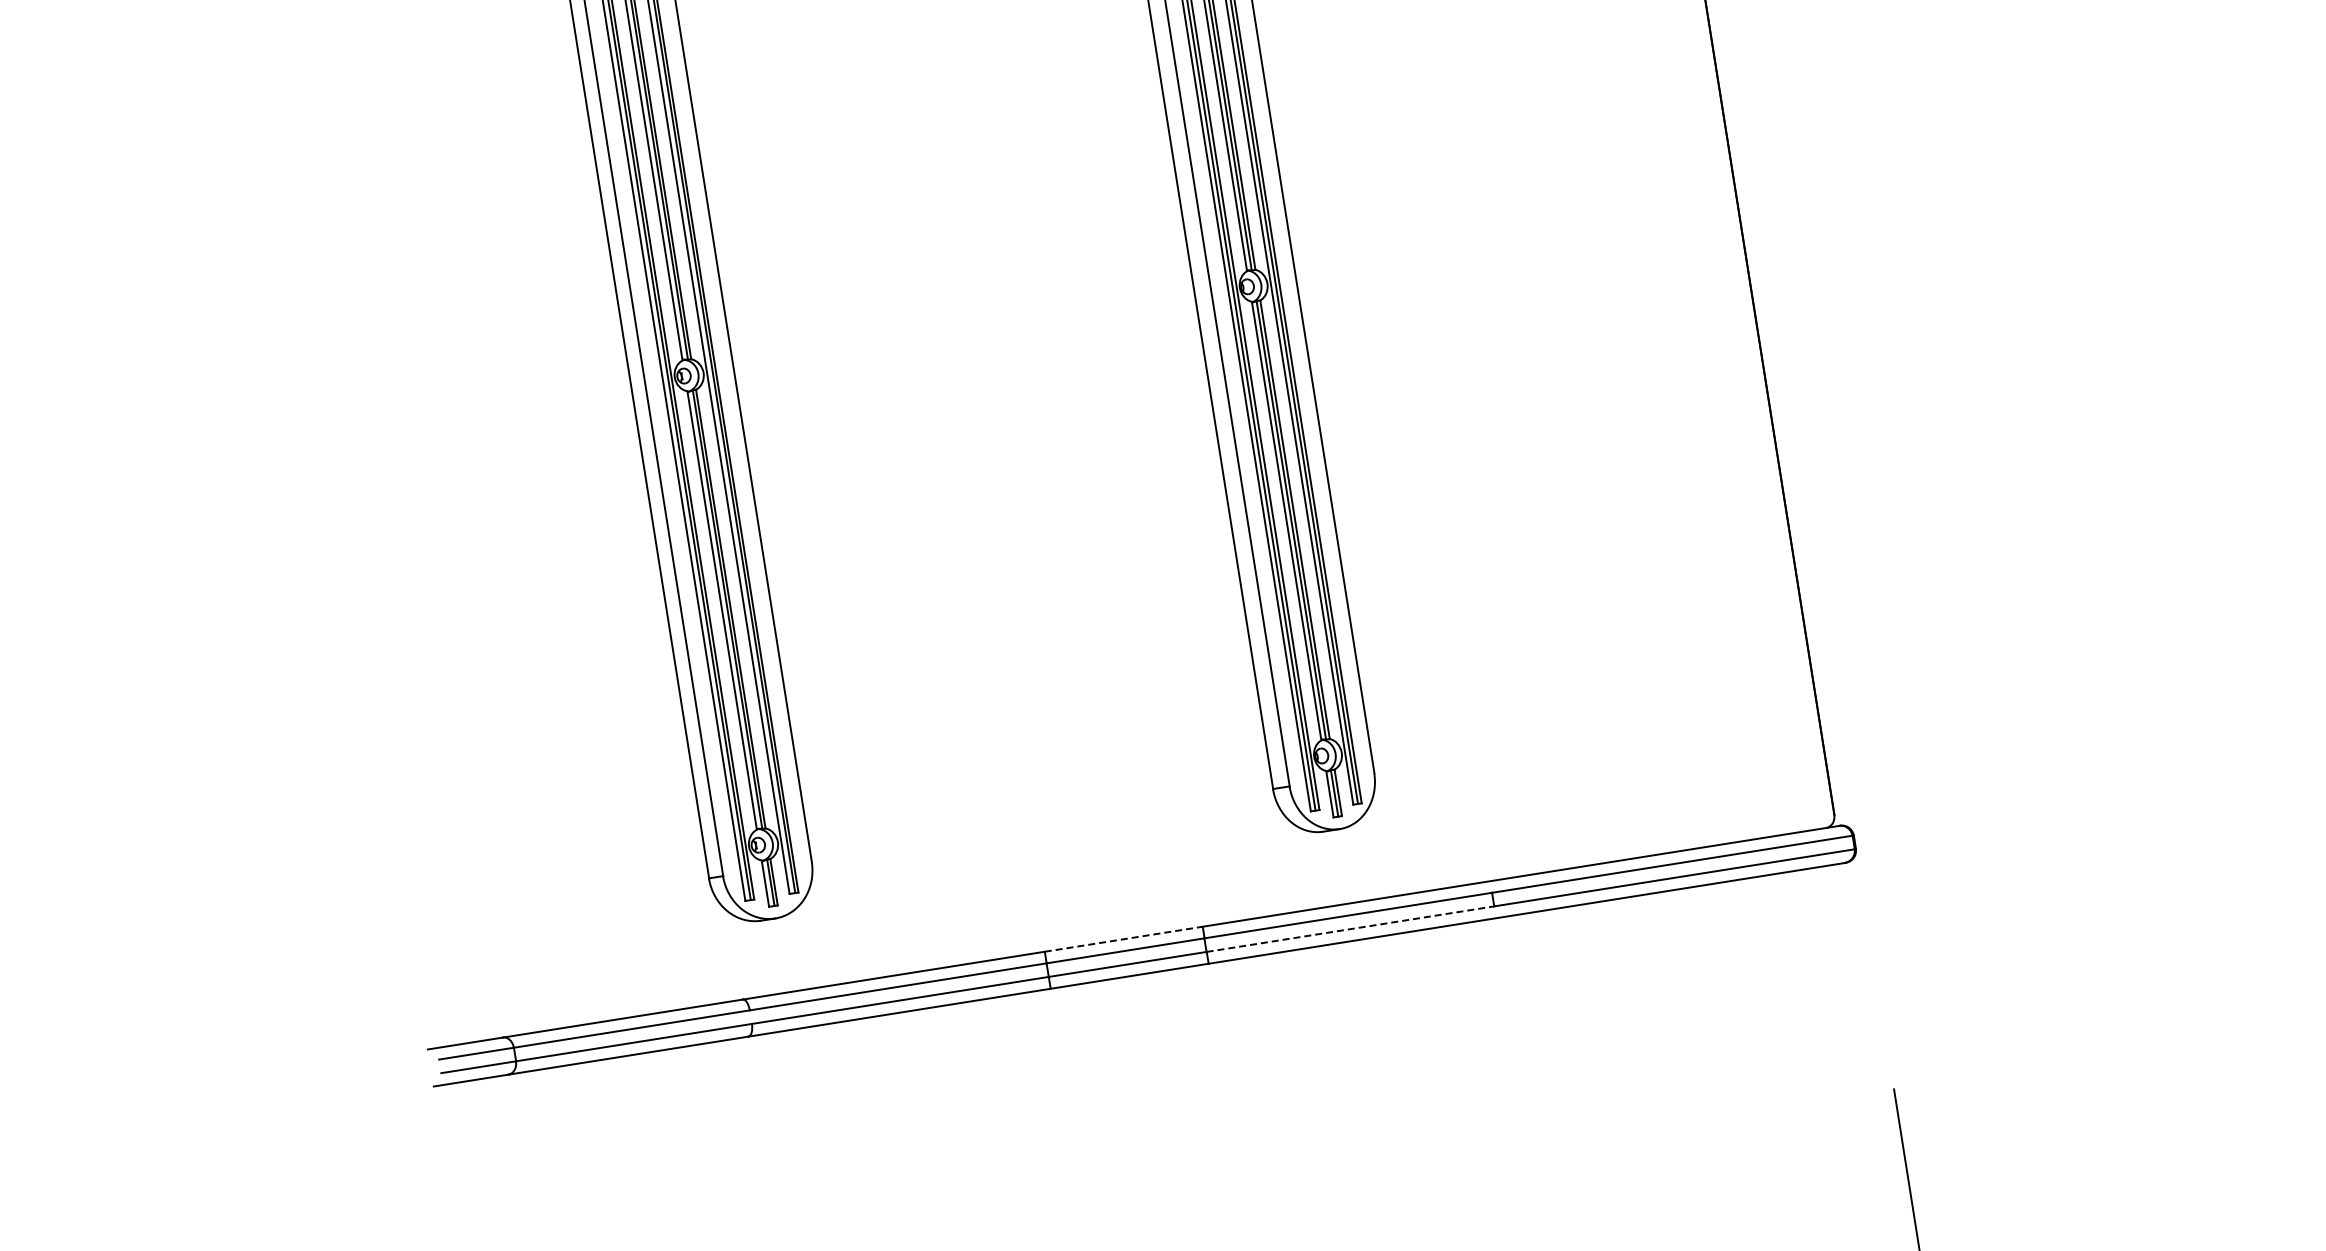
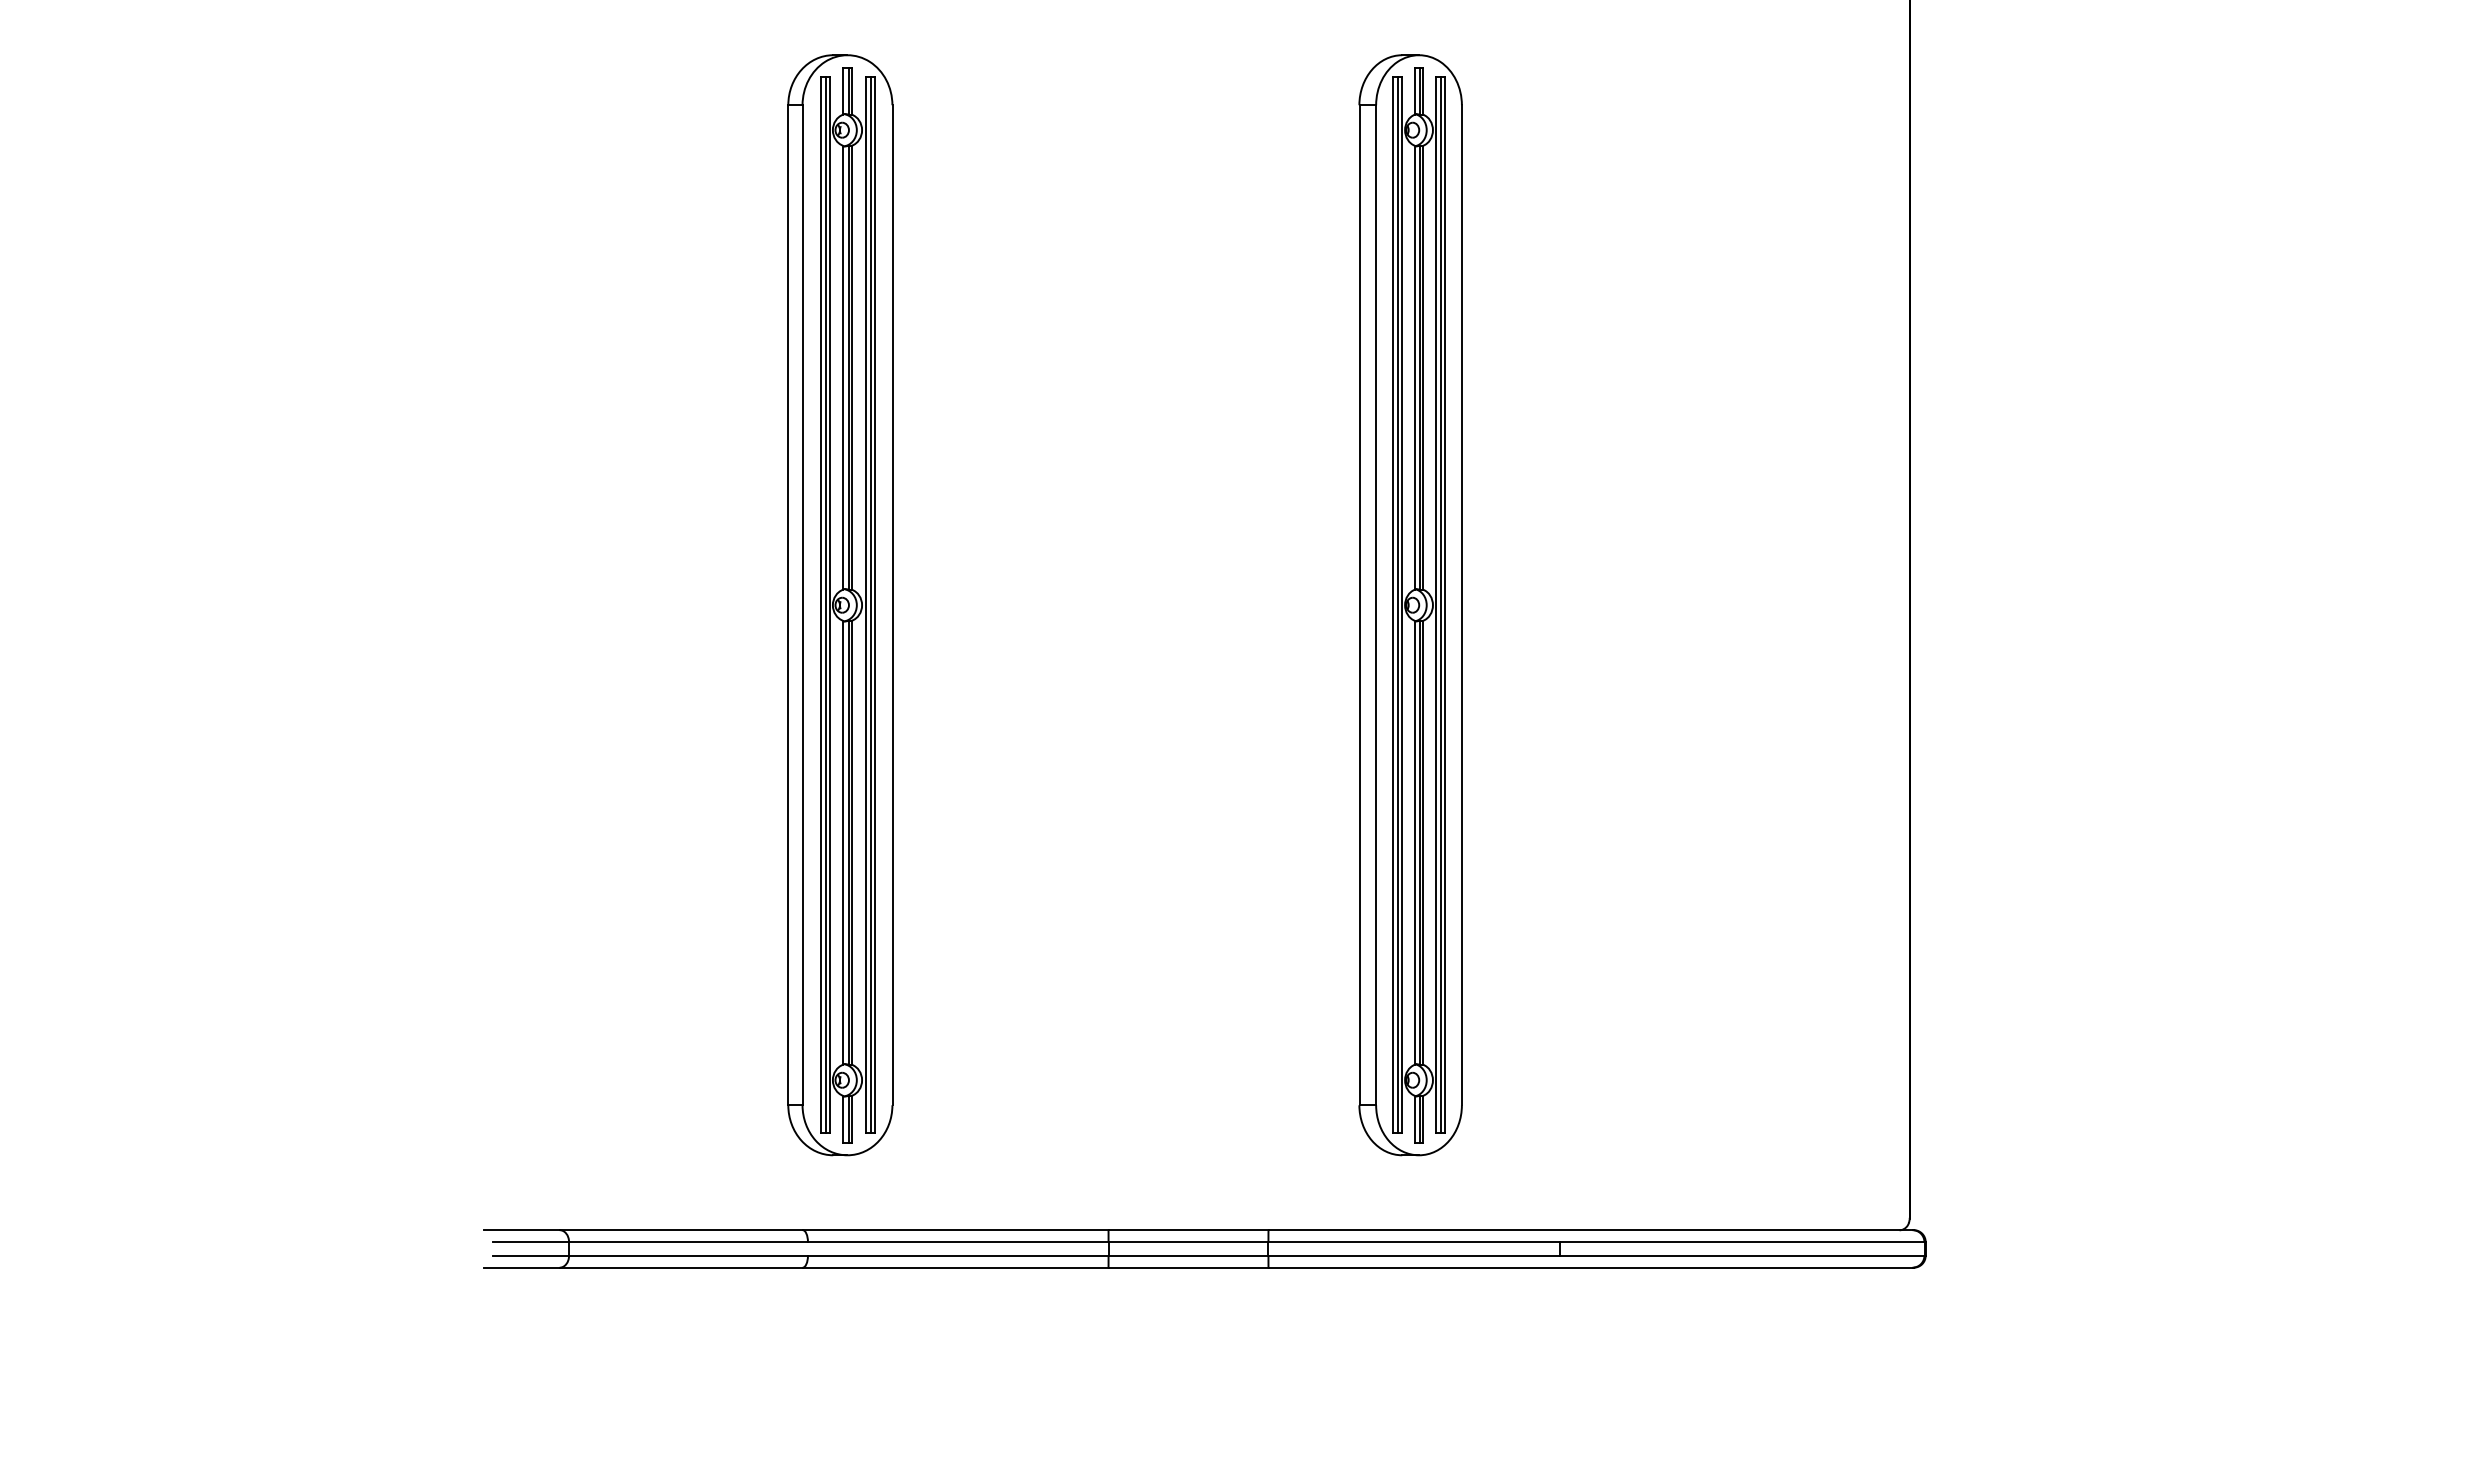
line: (1349, 928) -> (1413, 1255), dashed -> solid
line: (1124, 939) -> (1189, 1230), dashed -> solid

